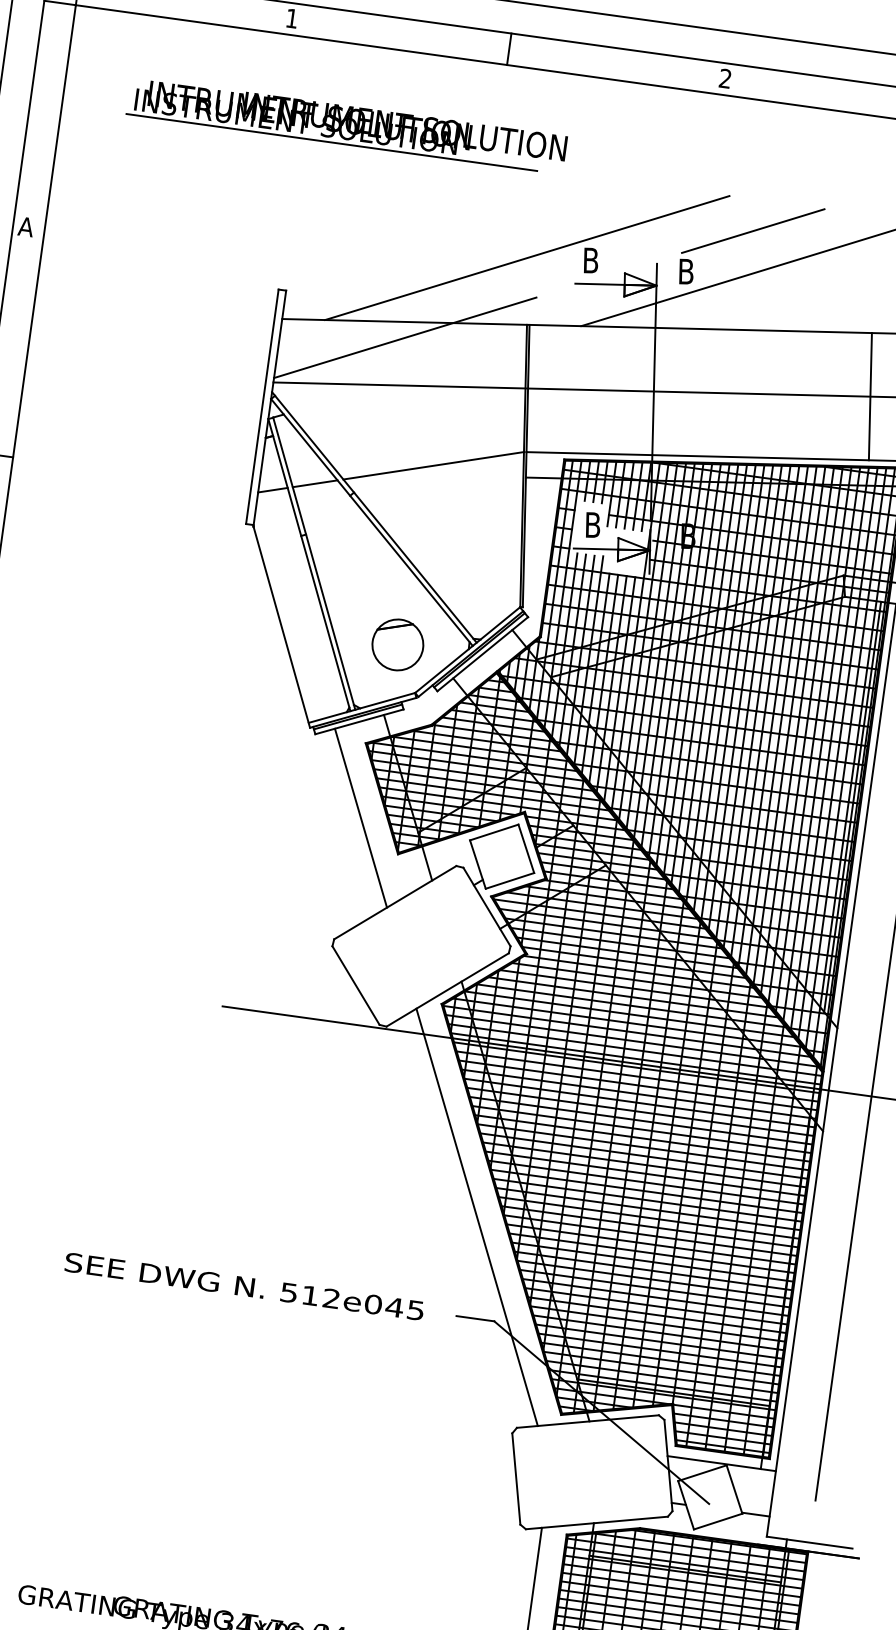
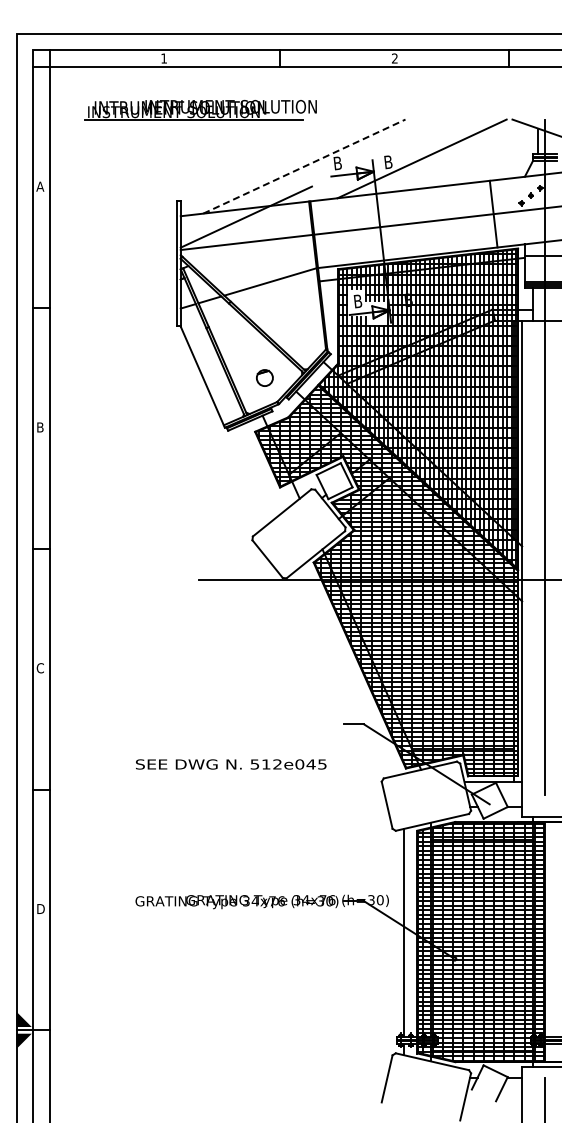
line: (753, 229) -> (420, 135), removed
line: (527, 257) -> (304, 166), solid -> dashed
part: (397, 643) -> (264, 377), size x0.6
line: (361, 818) -> (258, 471), removed
line: (476, 1217) -> (347, 671), removed
text: (245, 1286) -> (231, 764), moved

